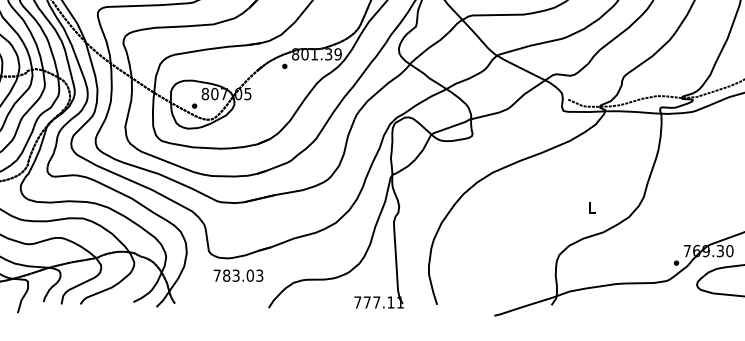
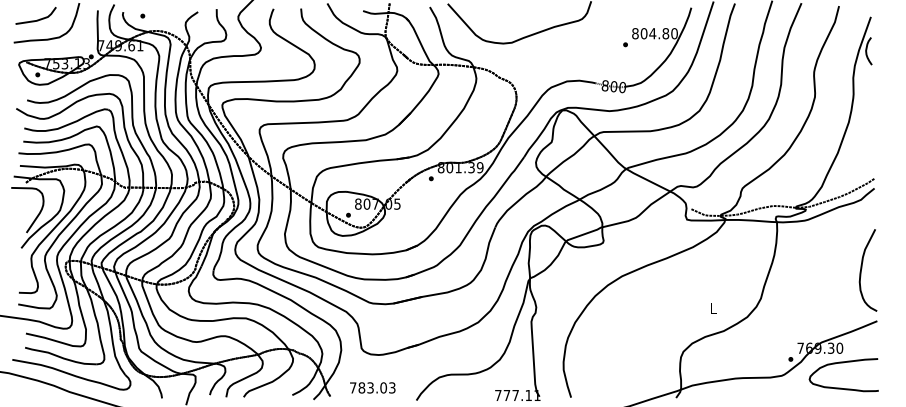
text: (238, 275) -> (372, 387), moved

